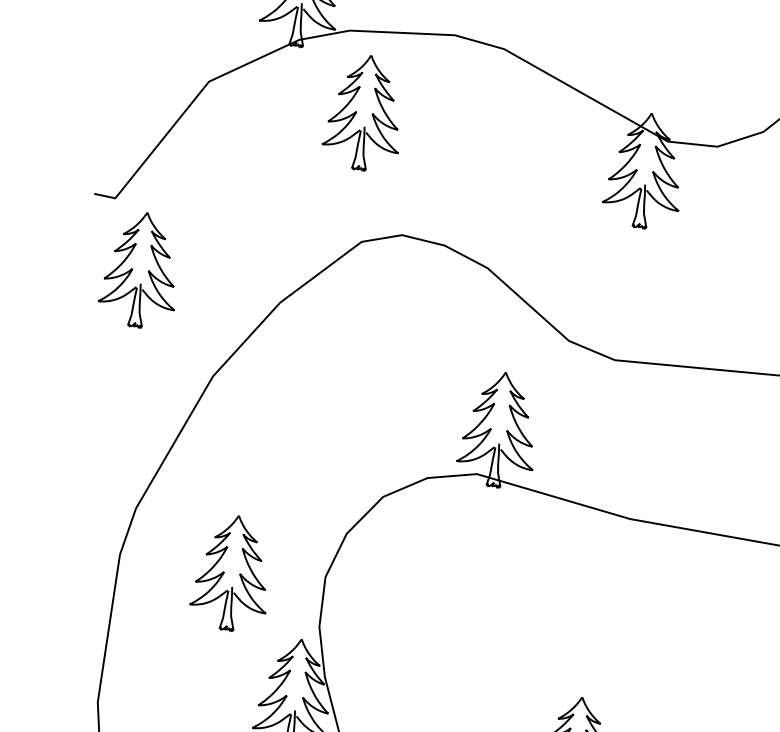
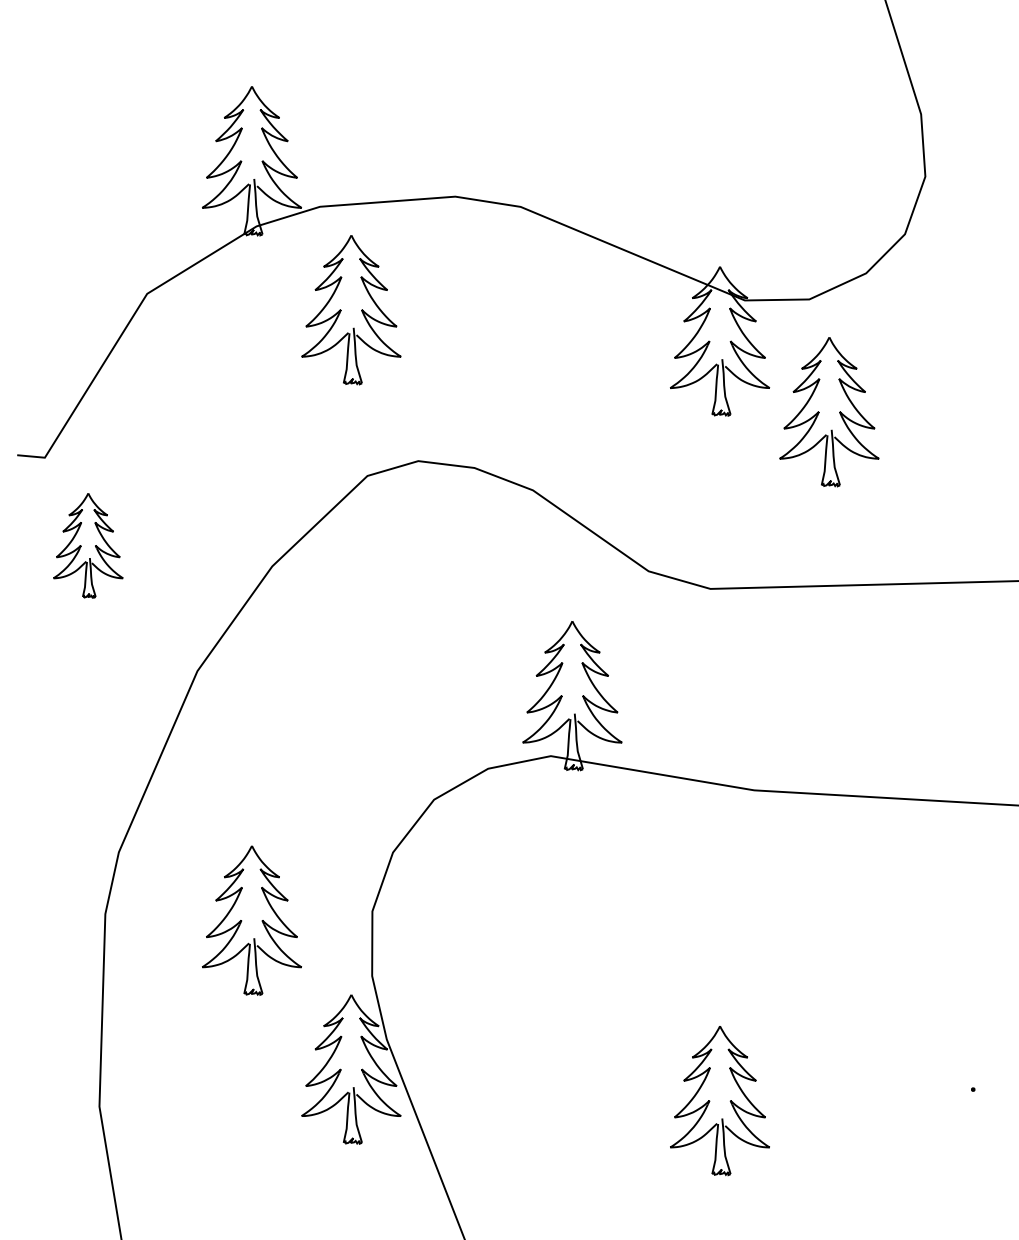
part: (722, 235) -> (829, 412), added
part: (140, 269) -> (88, 545), size x0.7

